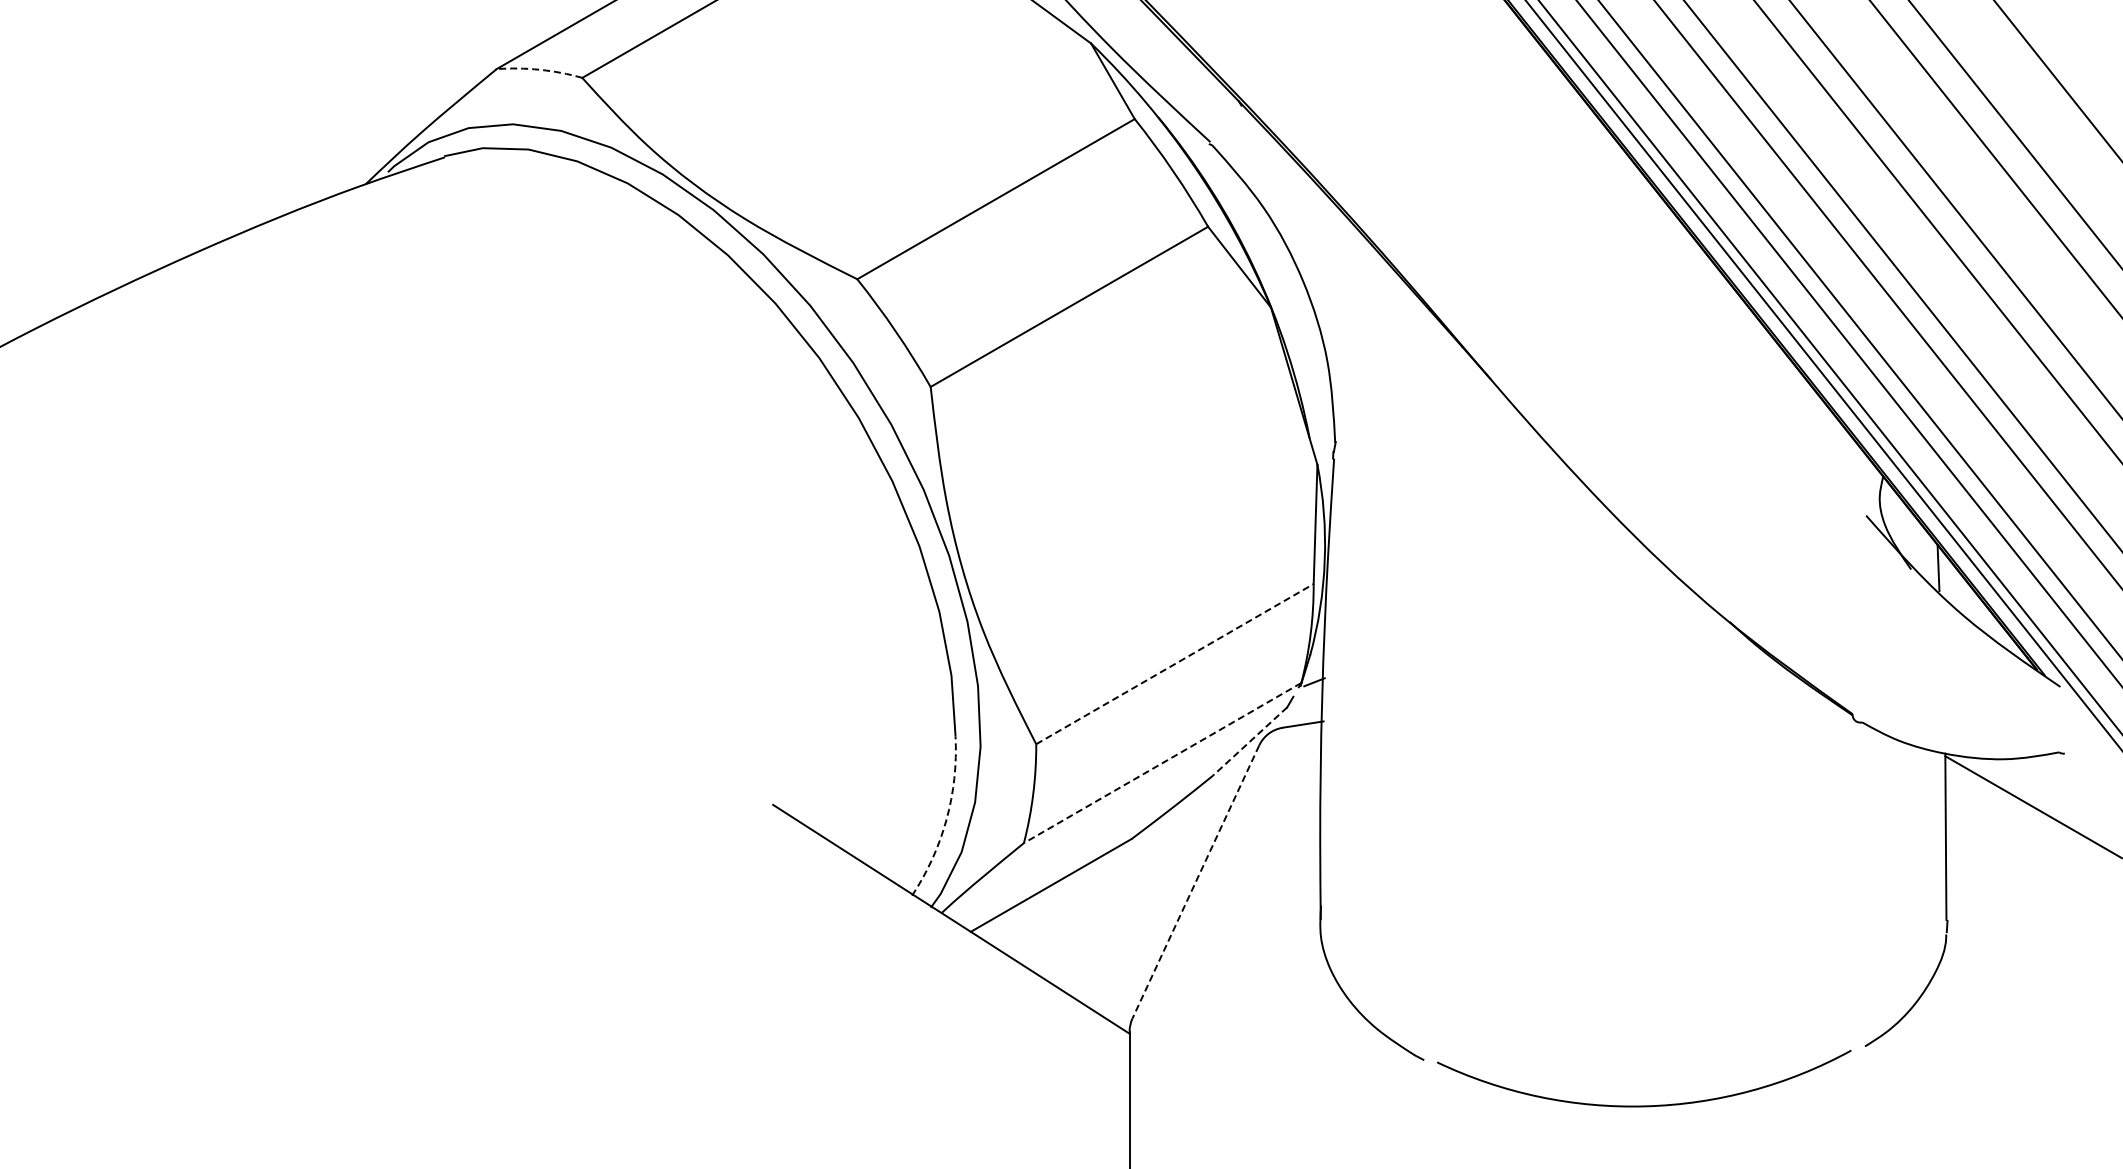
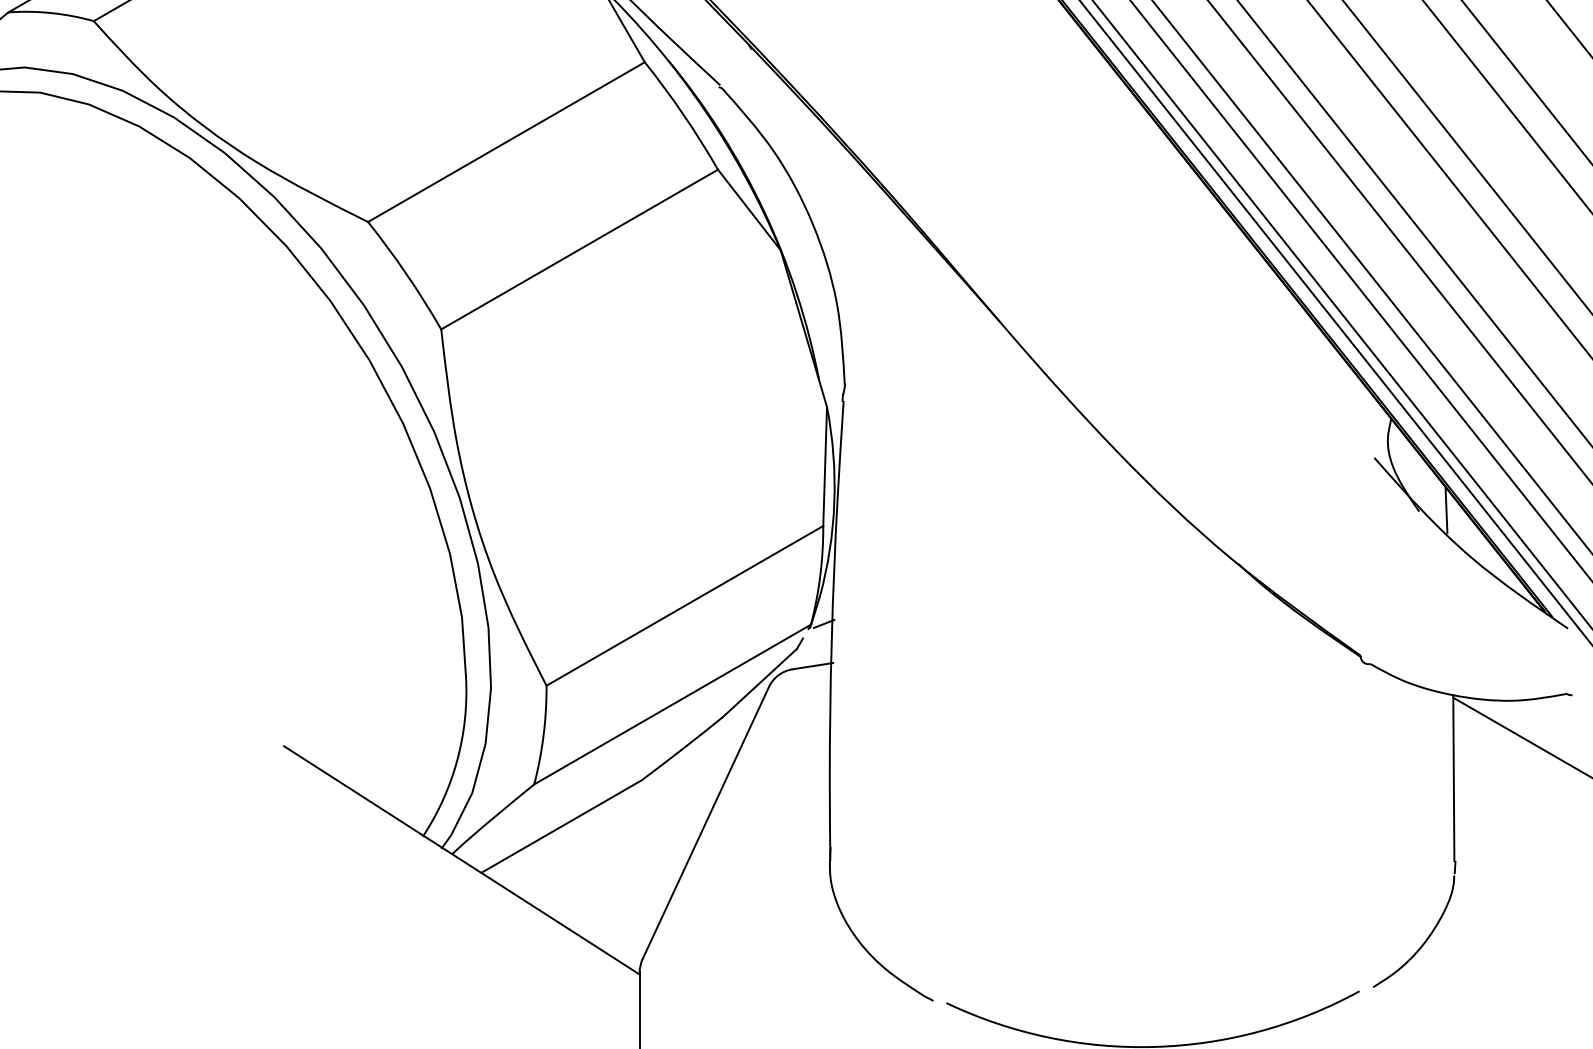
arc: (539, 69) -> (51, 12), dashed -> solid
line: (1175, 663) -> (685, 605), dashed -> solid
line: (1249, 741) -> (759, 683), dashed -> solid
line: (1162, 763) -> (672, 704), dashed -> solid
arc: (946, 819) -> (457, 760), dashed -> solid
line: (1195, 882) -> (705, 823), dashed -> solid

